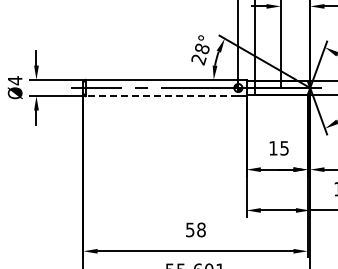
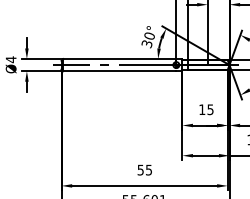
text: (200, 54) -> (148, 40), 28° -> 30°
line: (161, 96) -> (119, 71), dashed -> solid
text: (201, 229) -> (149, 169), 58 -> 55

